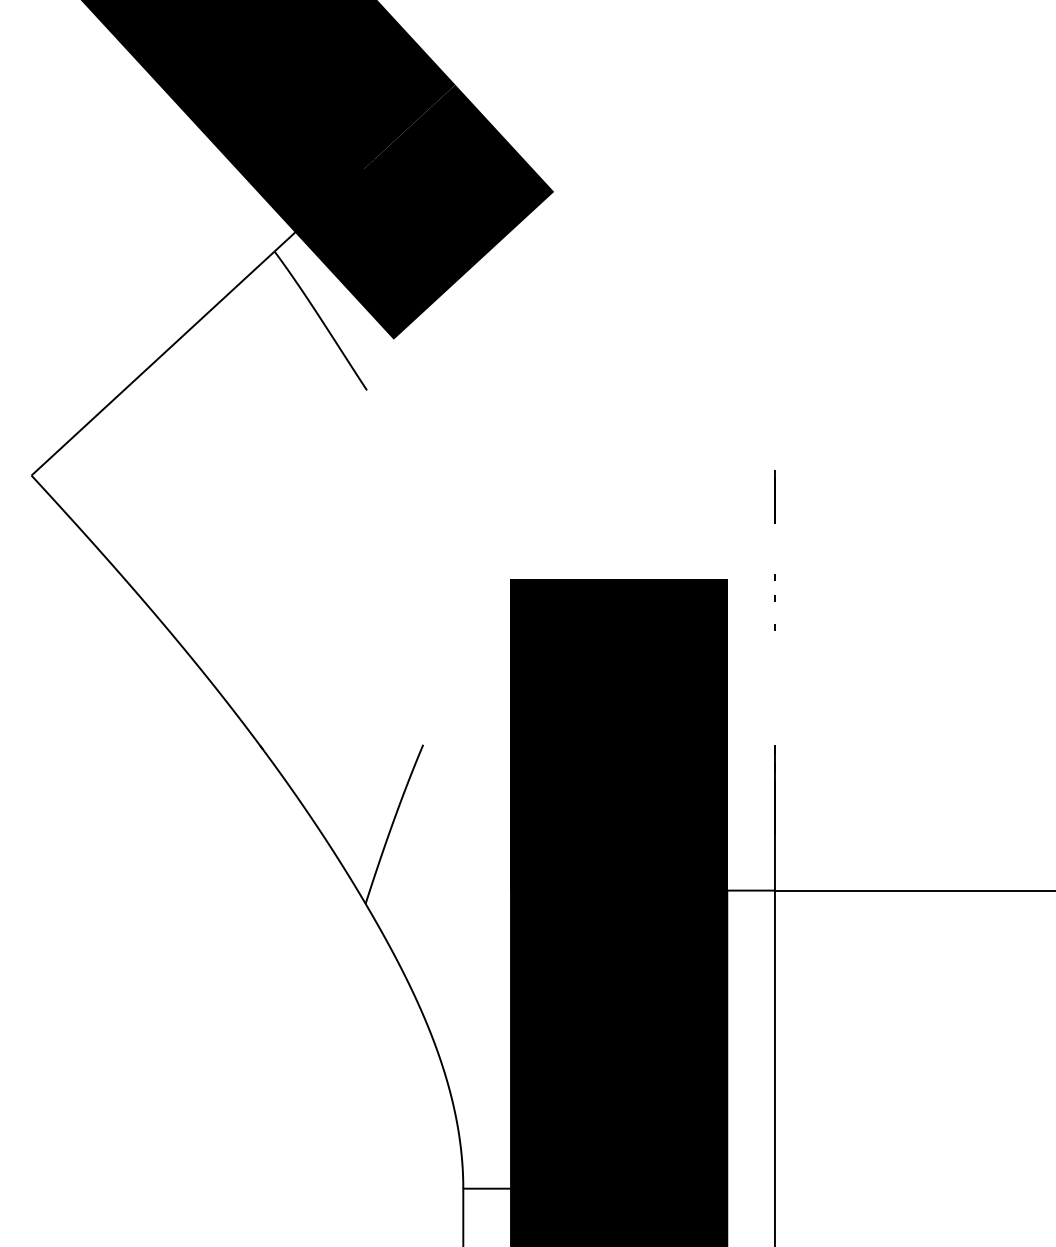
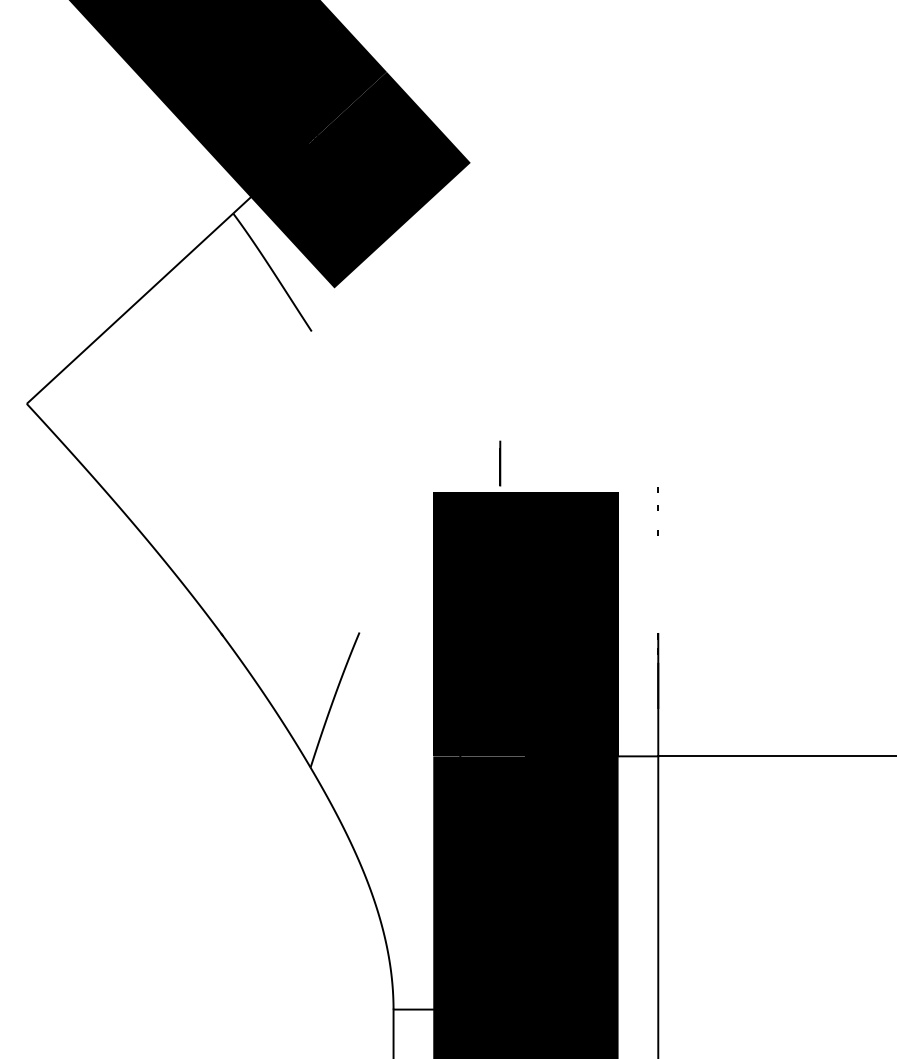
line: (774, 496) -> (499, 463), moved

